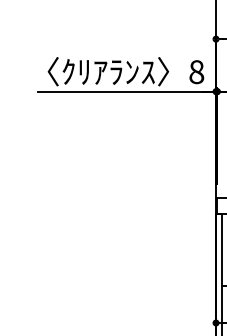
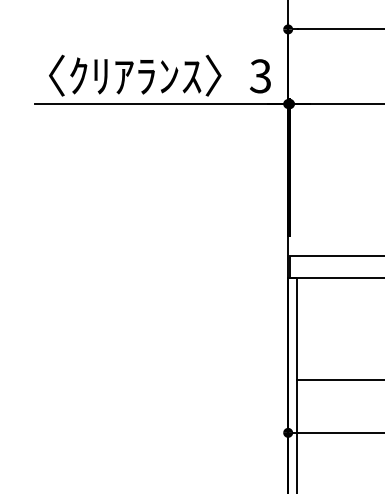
text: (196, 72) -> (260, 76), 8 -> 3

